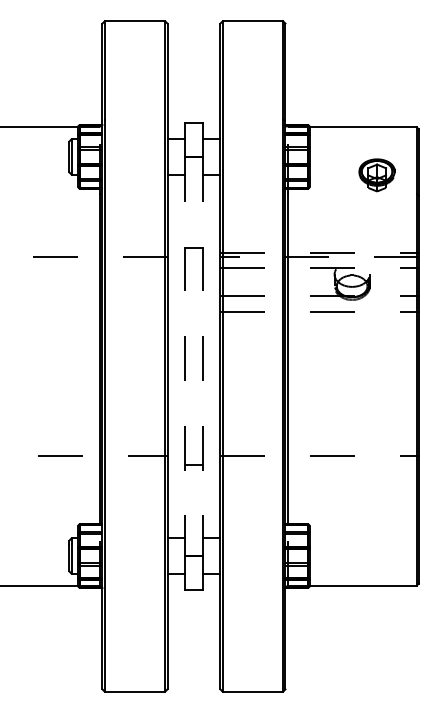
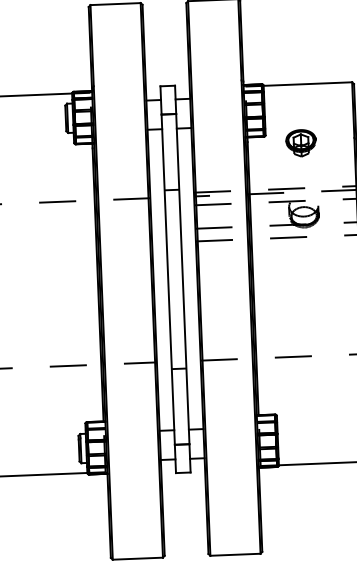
part: (376, 175) -> (300, 143), moved
line: (185, 356) -> (168, 279), dashed -> solid
line: (202, 356) -> (182, 279), dashed -> solid

